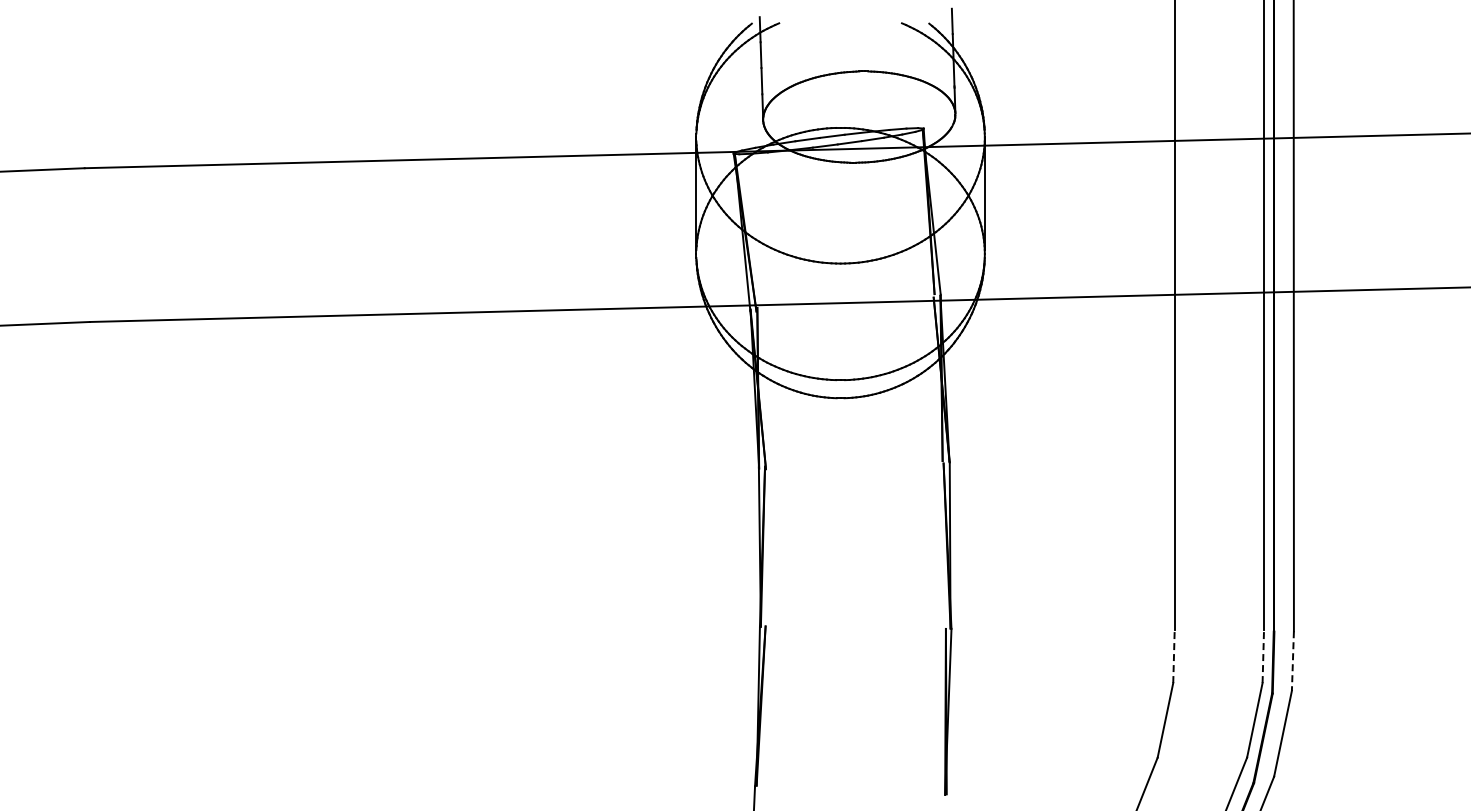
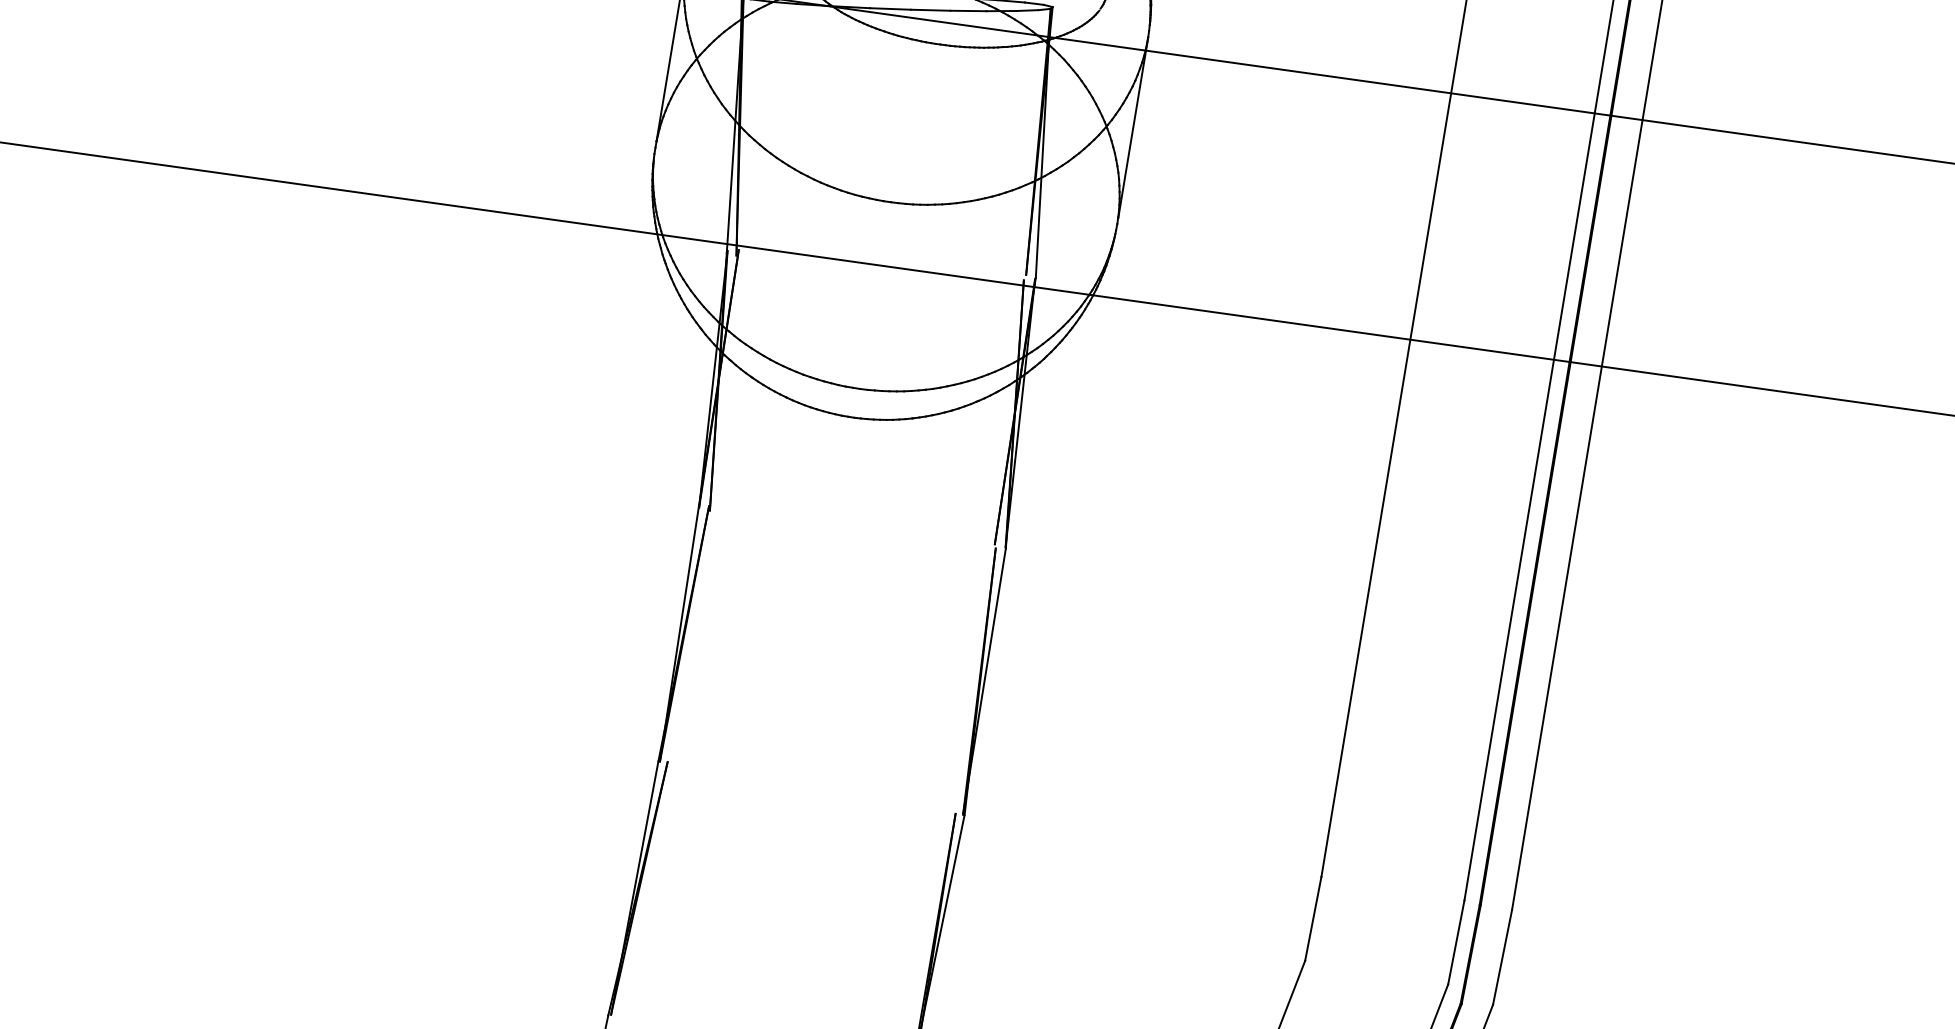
line: (1173, 656) -> (1312, 918), dashed -> solid
line: (1263, 656) -> (1456, 942), dashed -> solid
line: (1292, 661) -> (1501, 957), dashed -> solid

